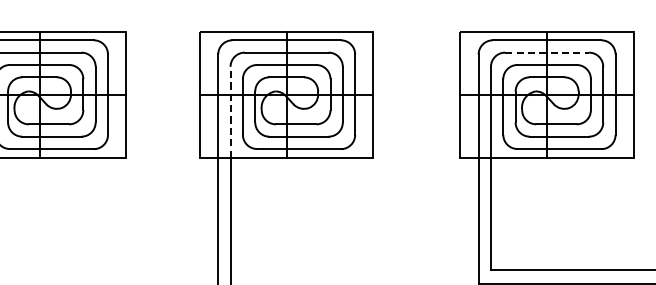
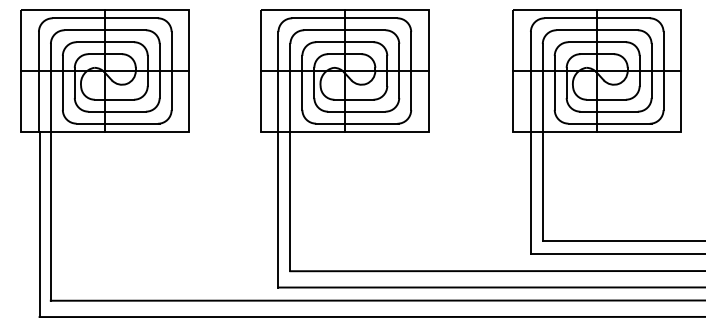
line: (547, 52) -> (597, 30), dashed -> solid
line: (230, 111) -> (290, 87), dashed -> solid

